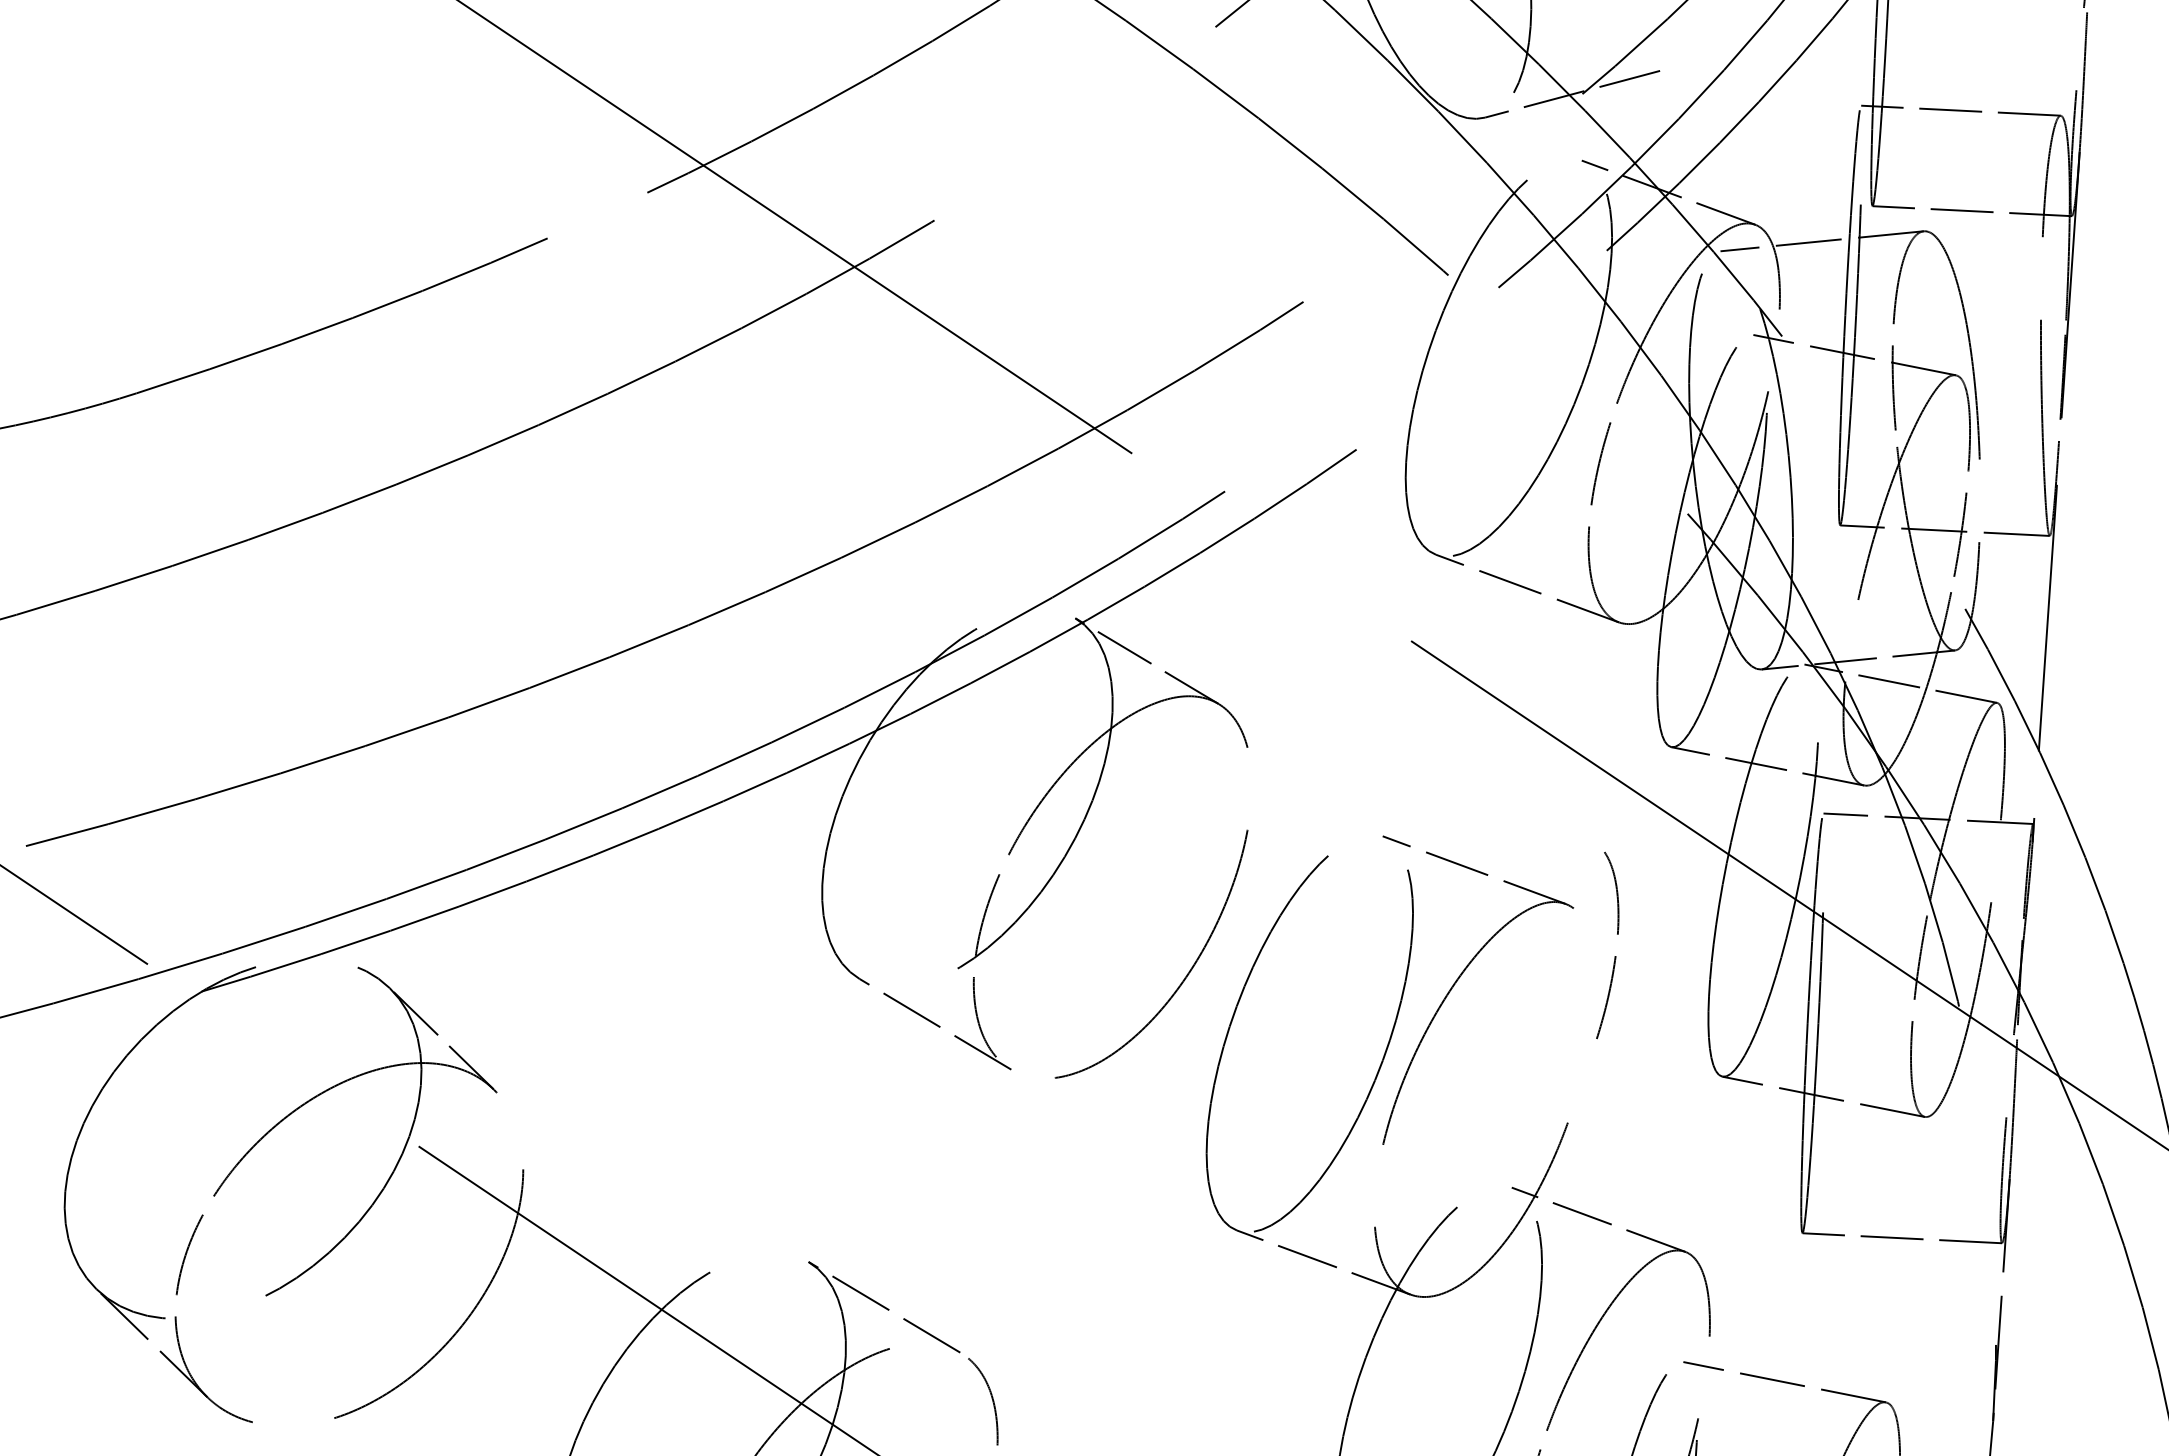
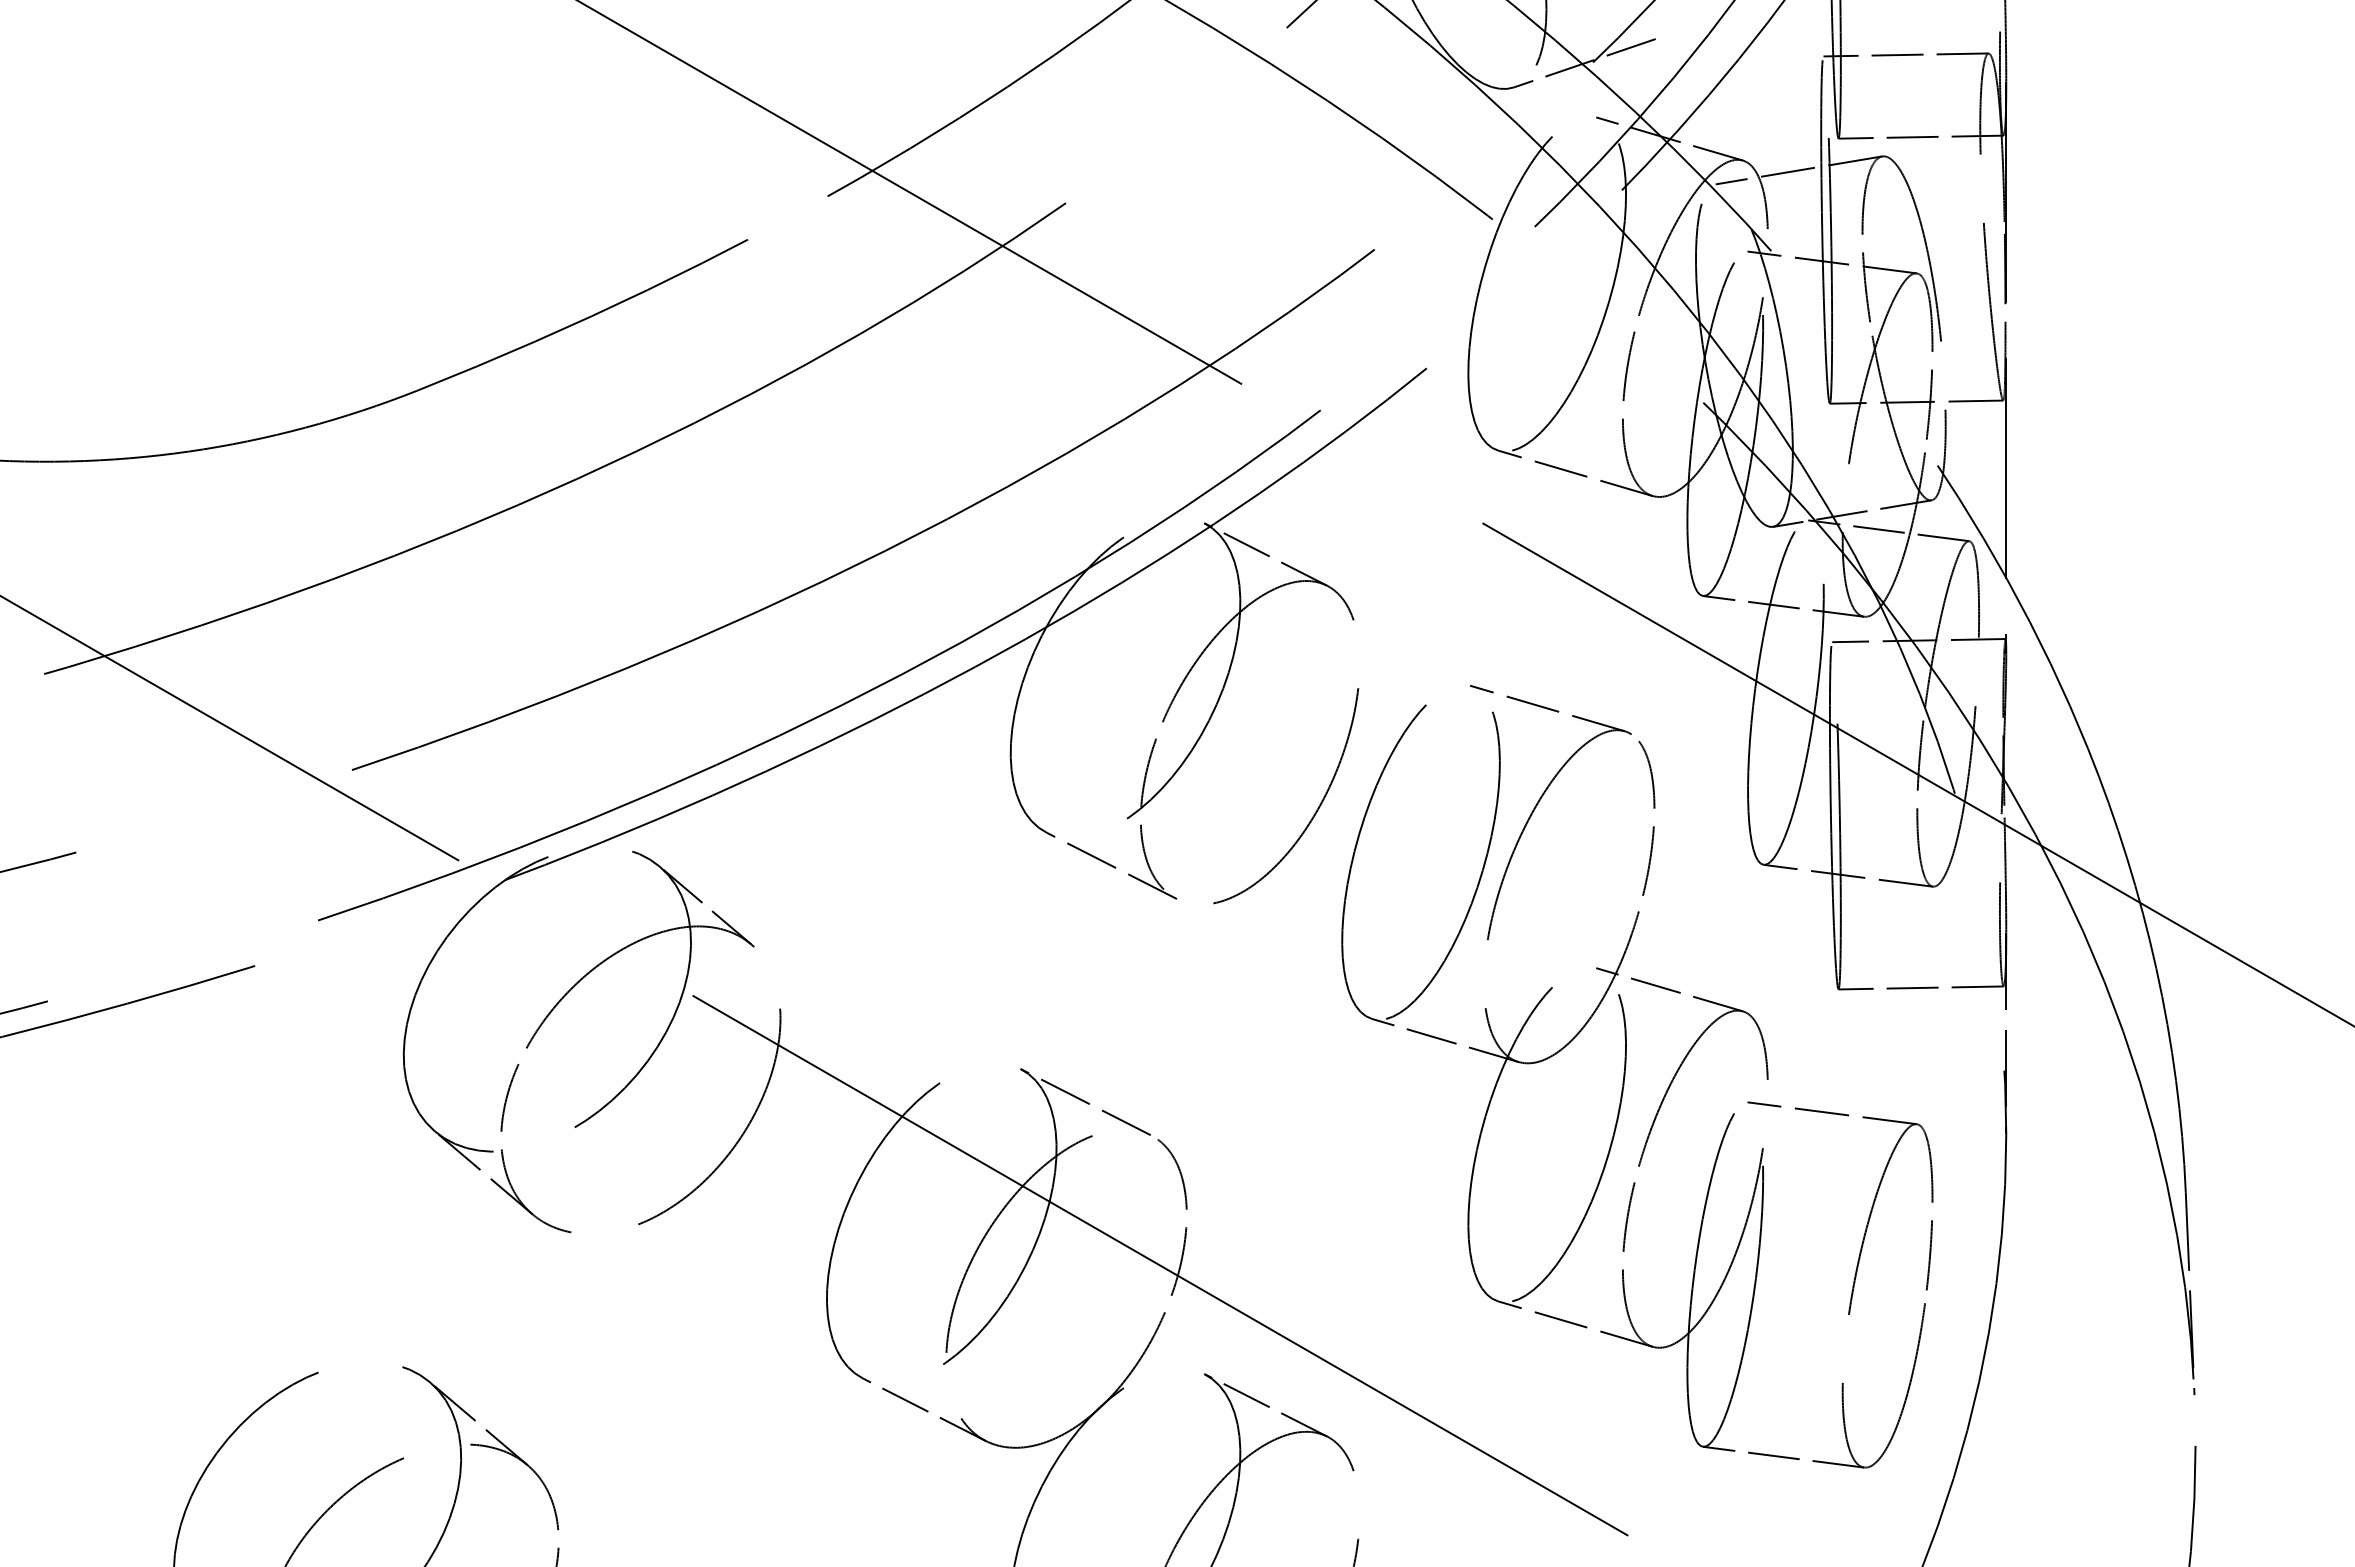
curve: (1615, 956) -> (1653, 826), moved

